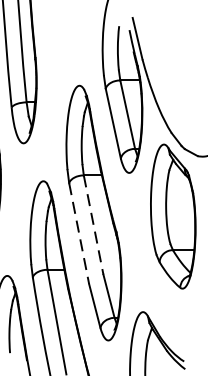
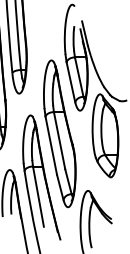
line: (93, 226) -> (59, 141), dashed -> solid
line: (79, 233) -> (51, 145), dashed -> solid

